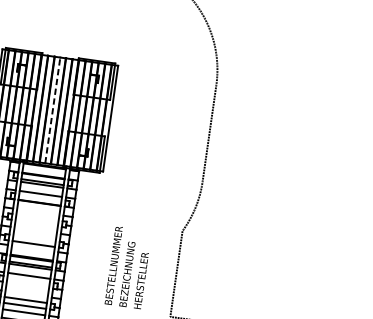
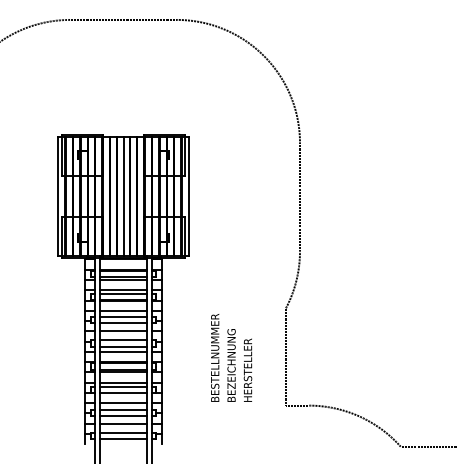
line: (52, 109) -> (123, 195), dashed -> solid
line: (40, 196) -> (123, 293), added
line: (38, 211) -> (123, 310), added
line: (37, 217) -> (123, 316), added
line: (36, 223) -> (123, 323), added
line: (35, 230) -> (123, 331), added
line: (34, 238) -> (123, 340), added
line: (33, 248) -> (123, 351), added
line: (28, 279) -> (123, 386), added
line: (27, 285) -> (123, 393), added
line: (26, 294) -> (123, 403), added

